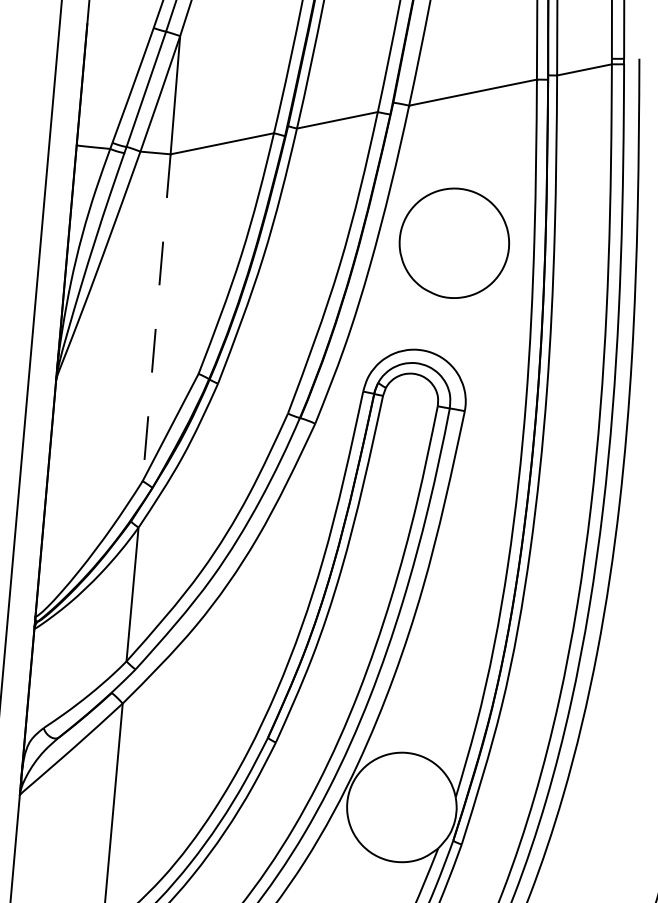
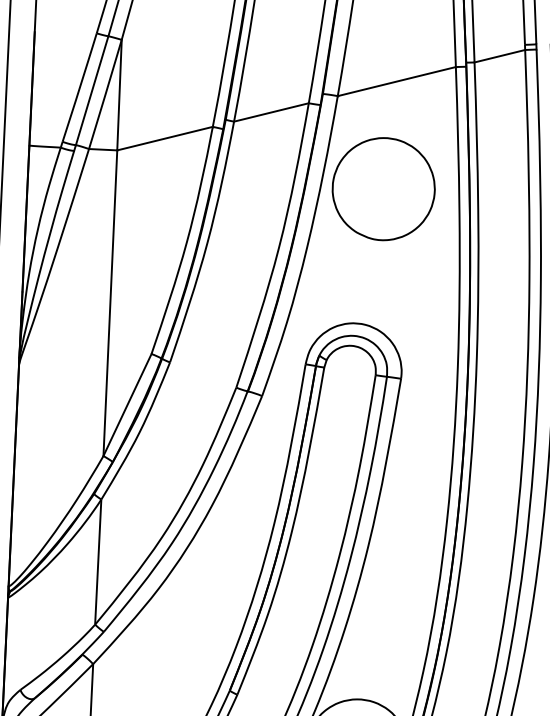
part: (454, 242) -> (383, 188), moved
line: (156, 317) -> (110, 303), dashed -> solid

